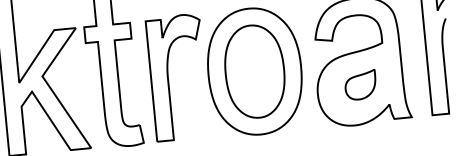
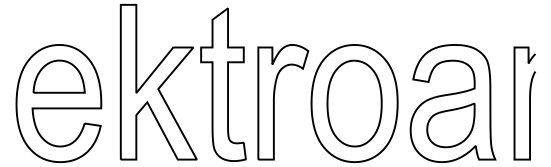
part: (360, 85) -> (450, 125), size x1.67

